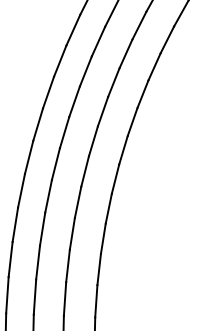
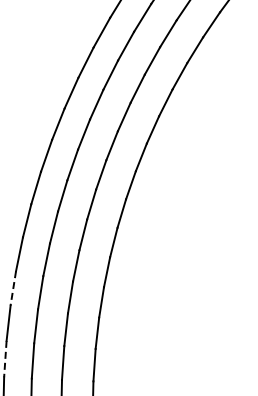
line: (15, 224) -> (13, 288), solid -> dashed
line: (7, 295) -> (5, 359), solid -> dashed

